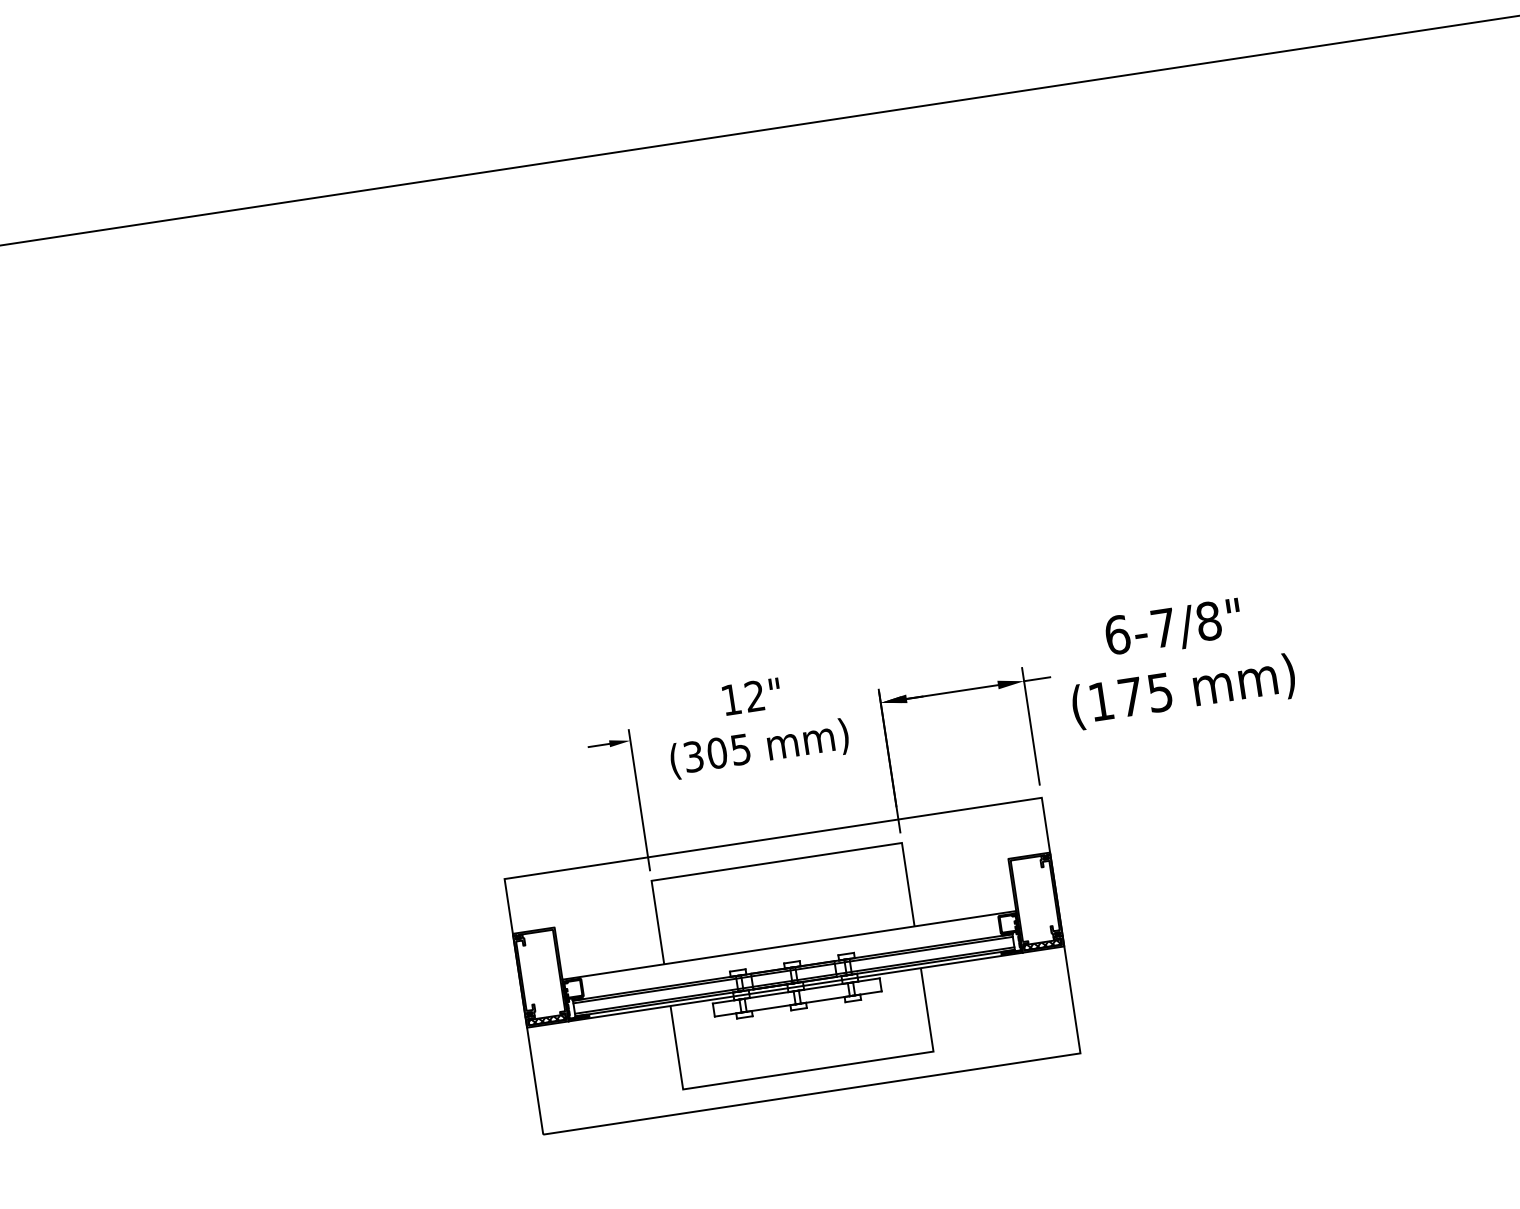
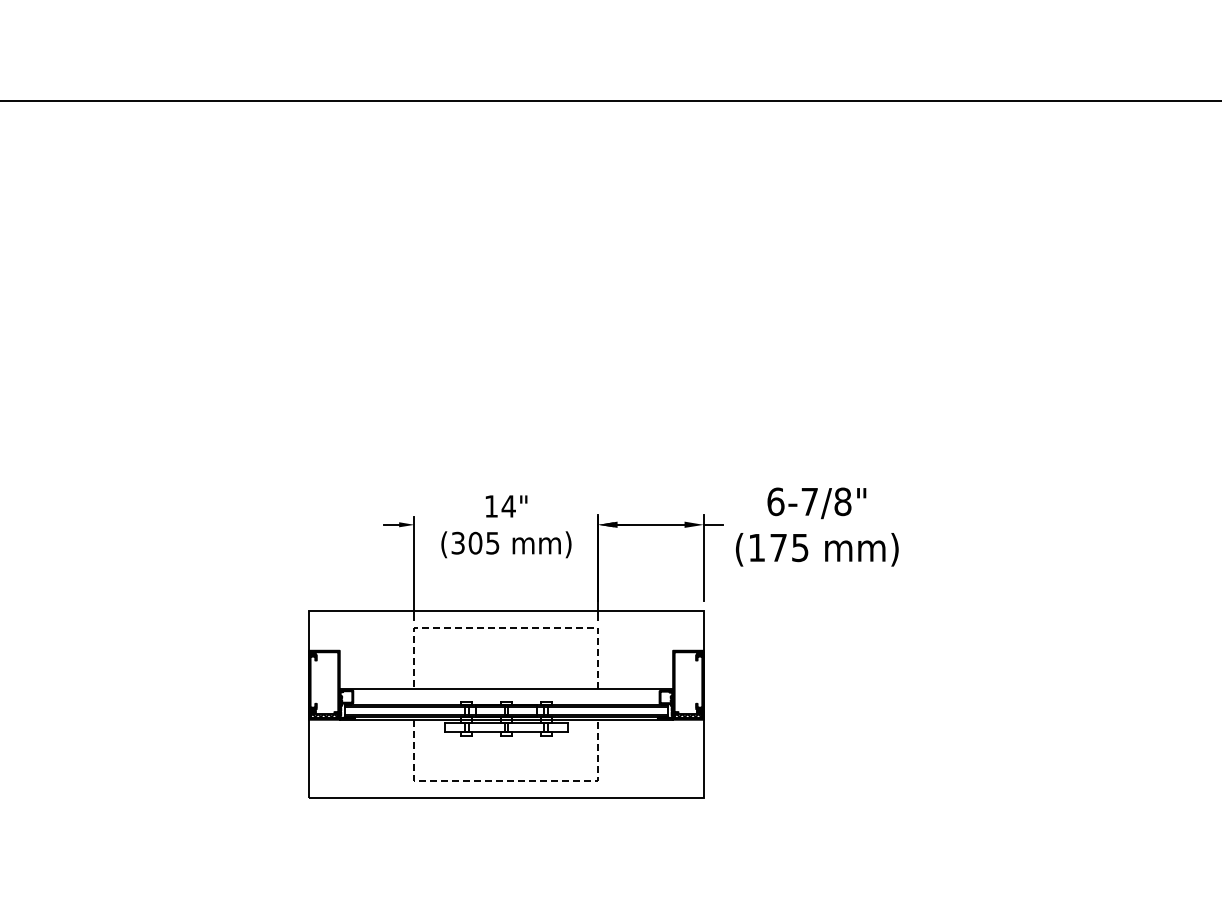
text: (754, 696) -> (508, 506), 12" -> 14"
line: (776, 861) -> (506, 627), solid -> dashed
line: (808, 1071) -> (506, 781), solid -> dashed

